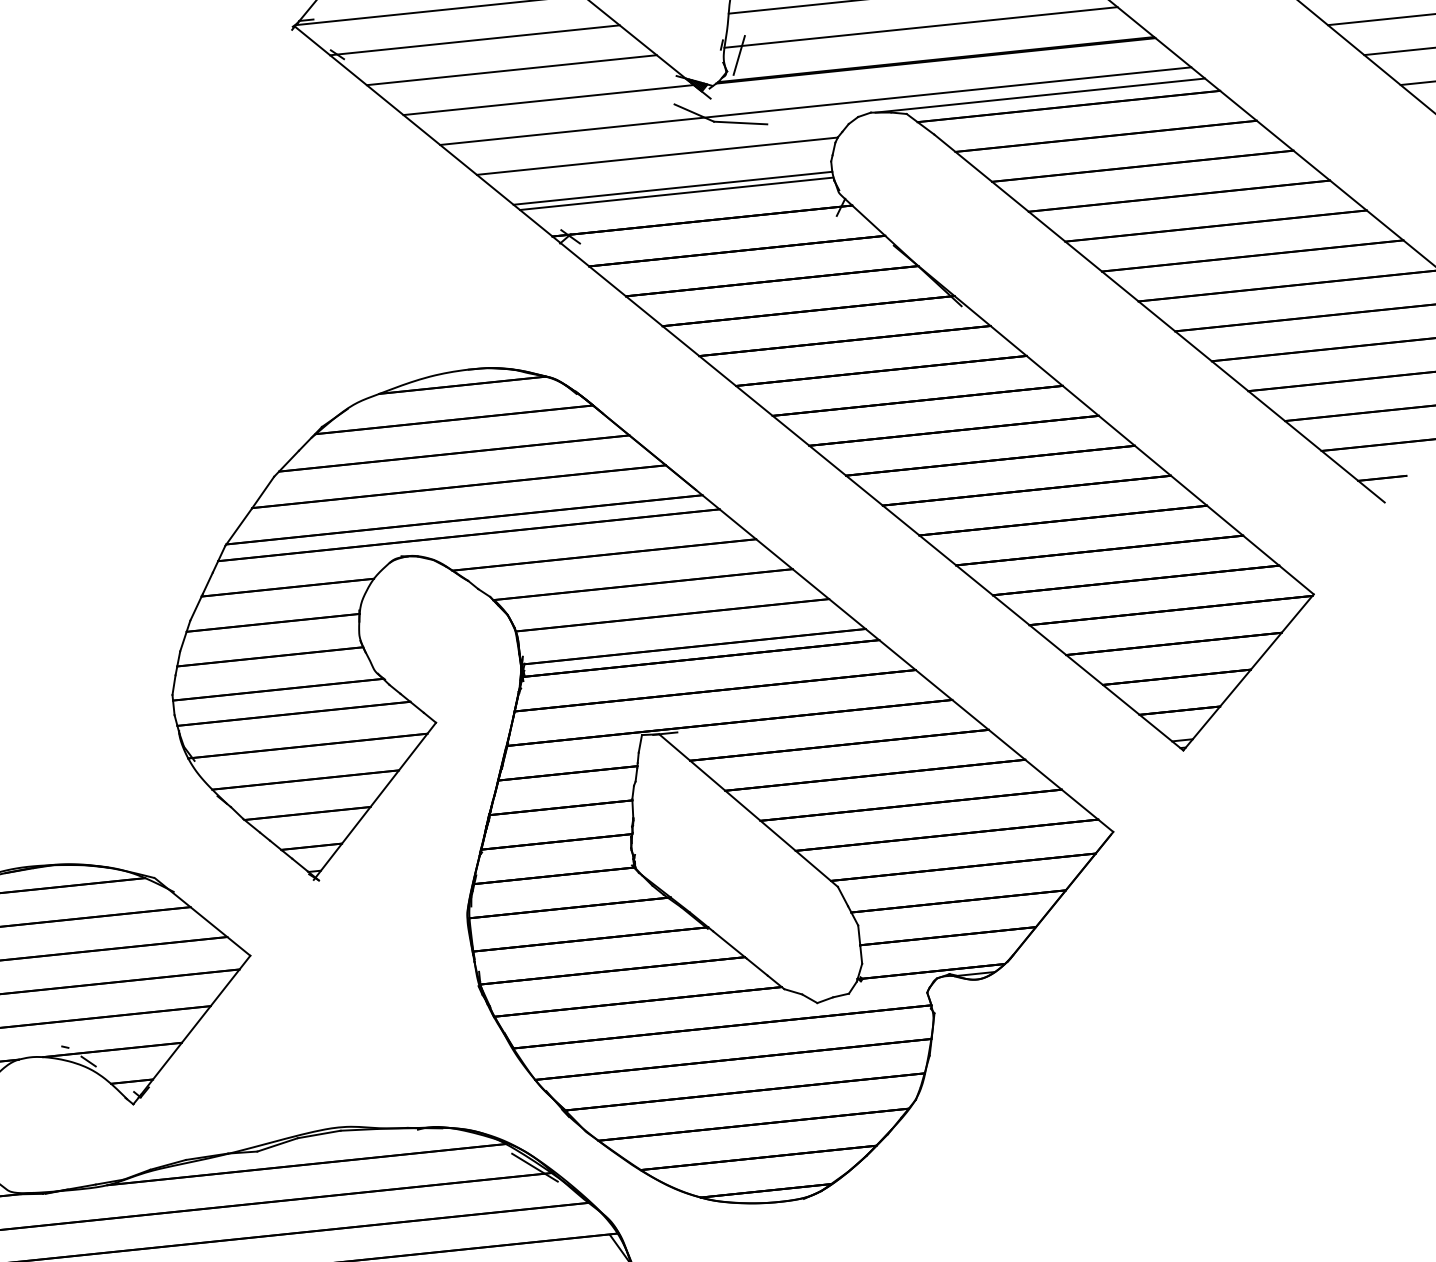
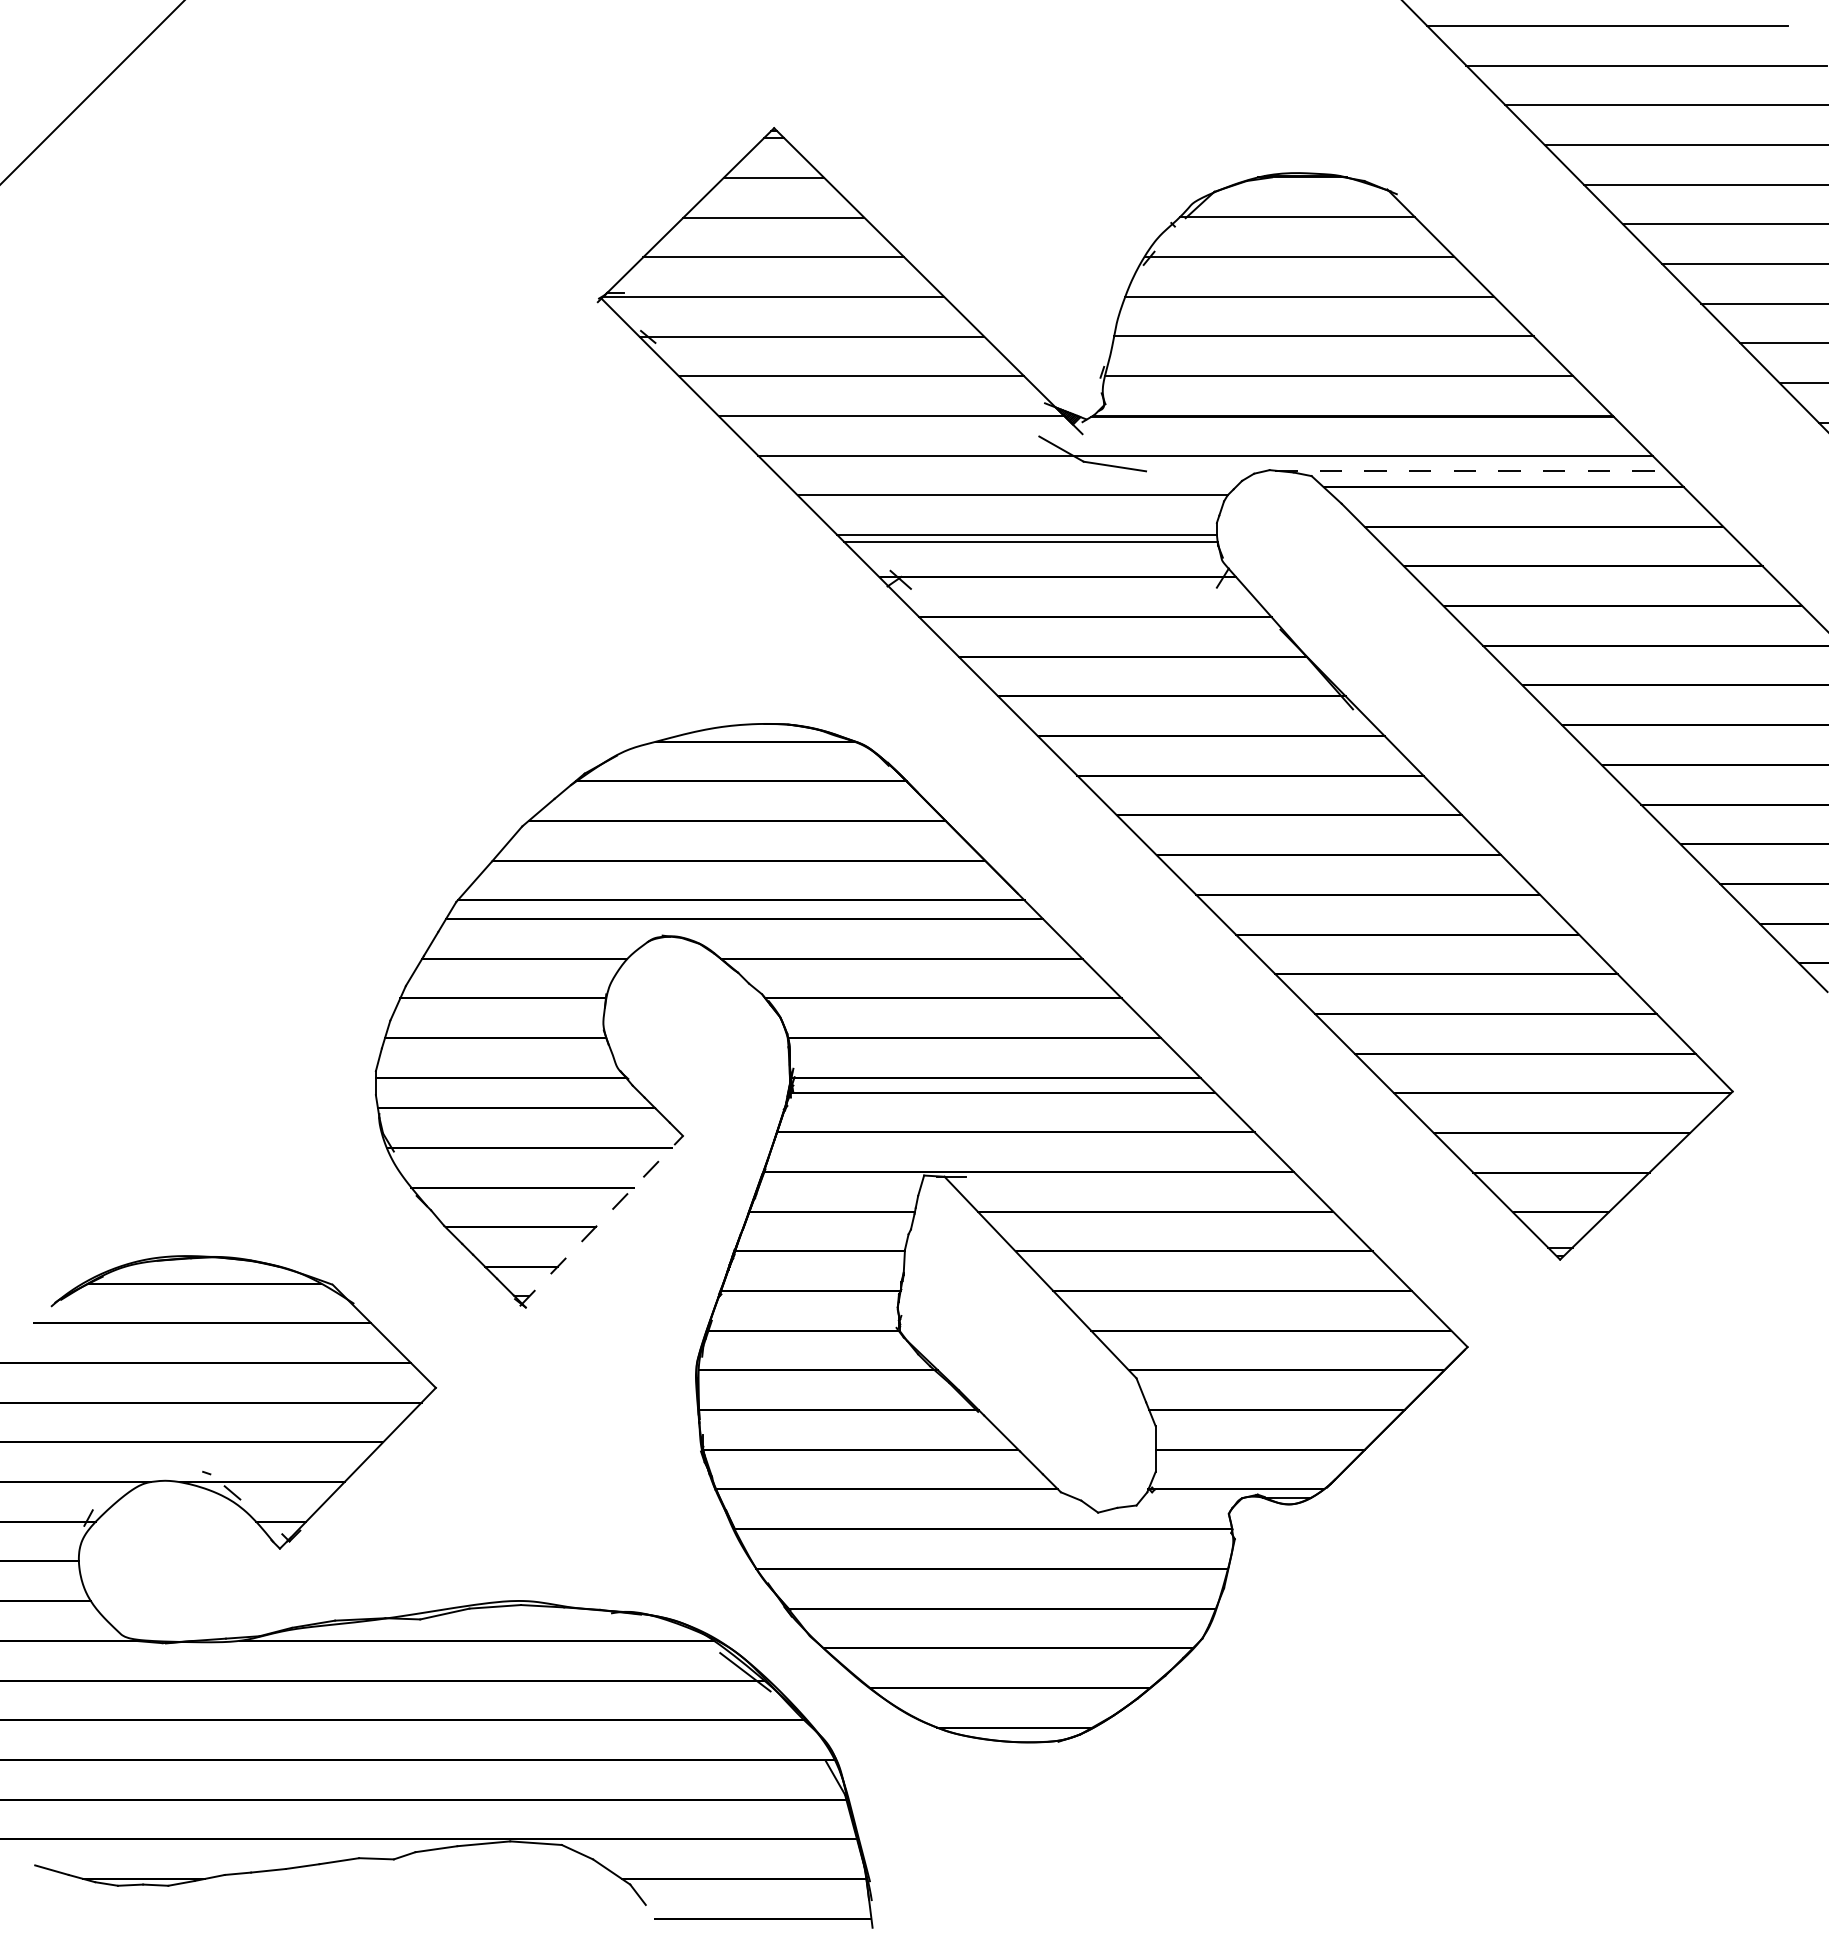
line: (739, 55) -> (1121, 386), removed
line: (1040, 95) -> (1471, 470), solid -> dashed
line: (375, 801) -> (601, 1221), solid -> dashed

